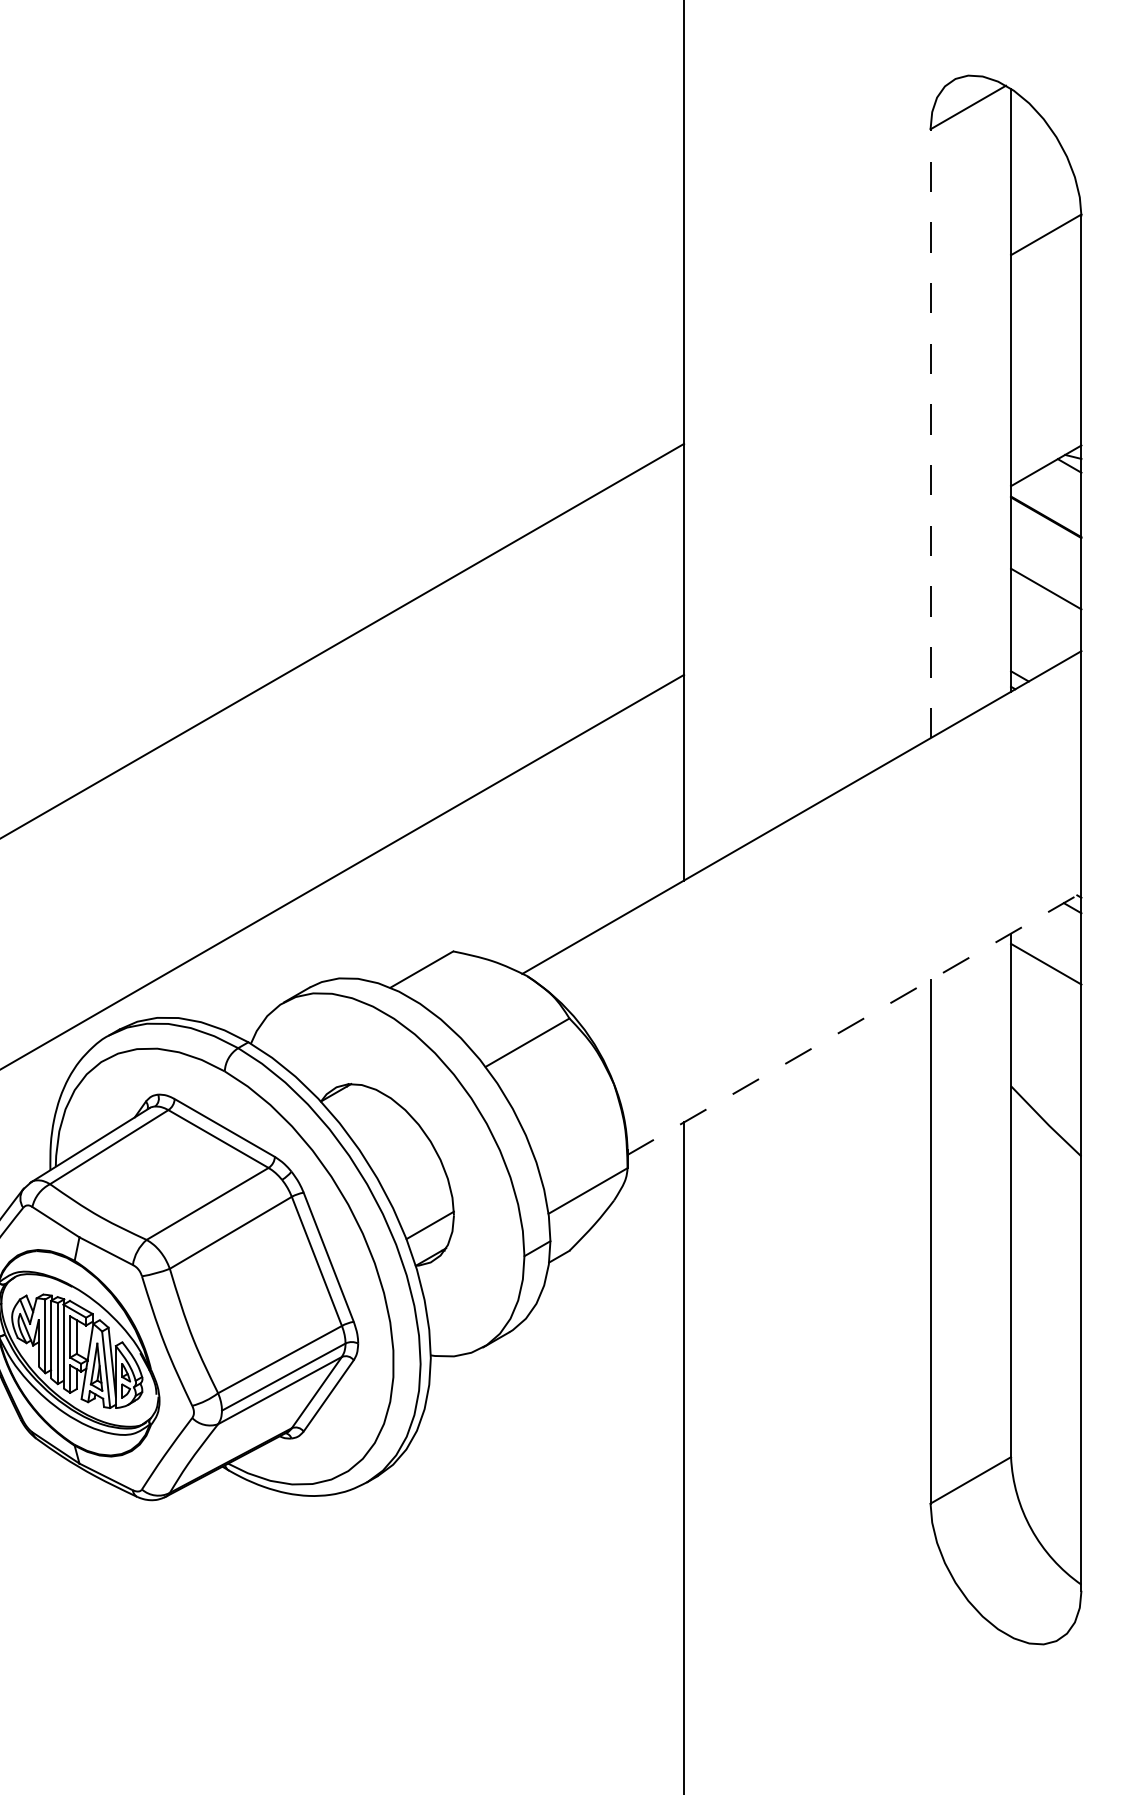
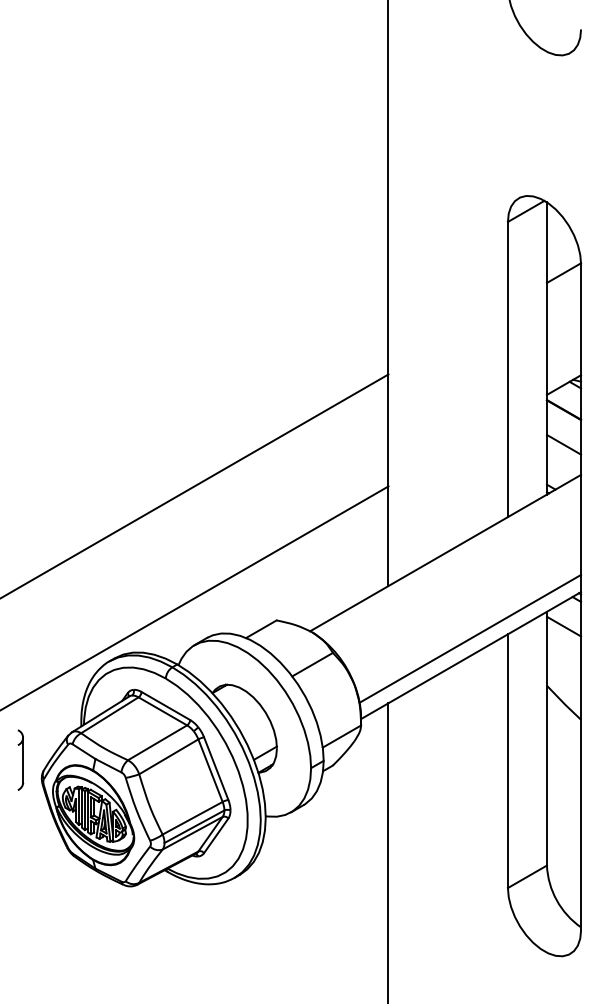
line: (929, 433) -> (507, 369), dashed -> solid
line: (853, 988) -> (470, 638), added
line: (855, 1023) -> (471, 655), dashed -> solid

